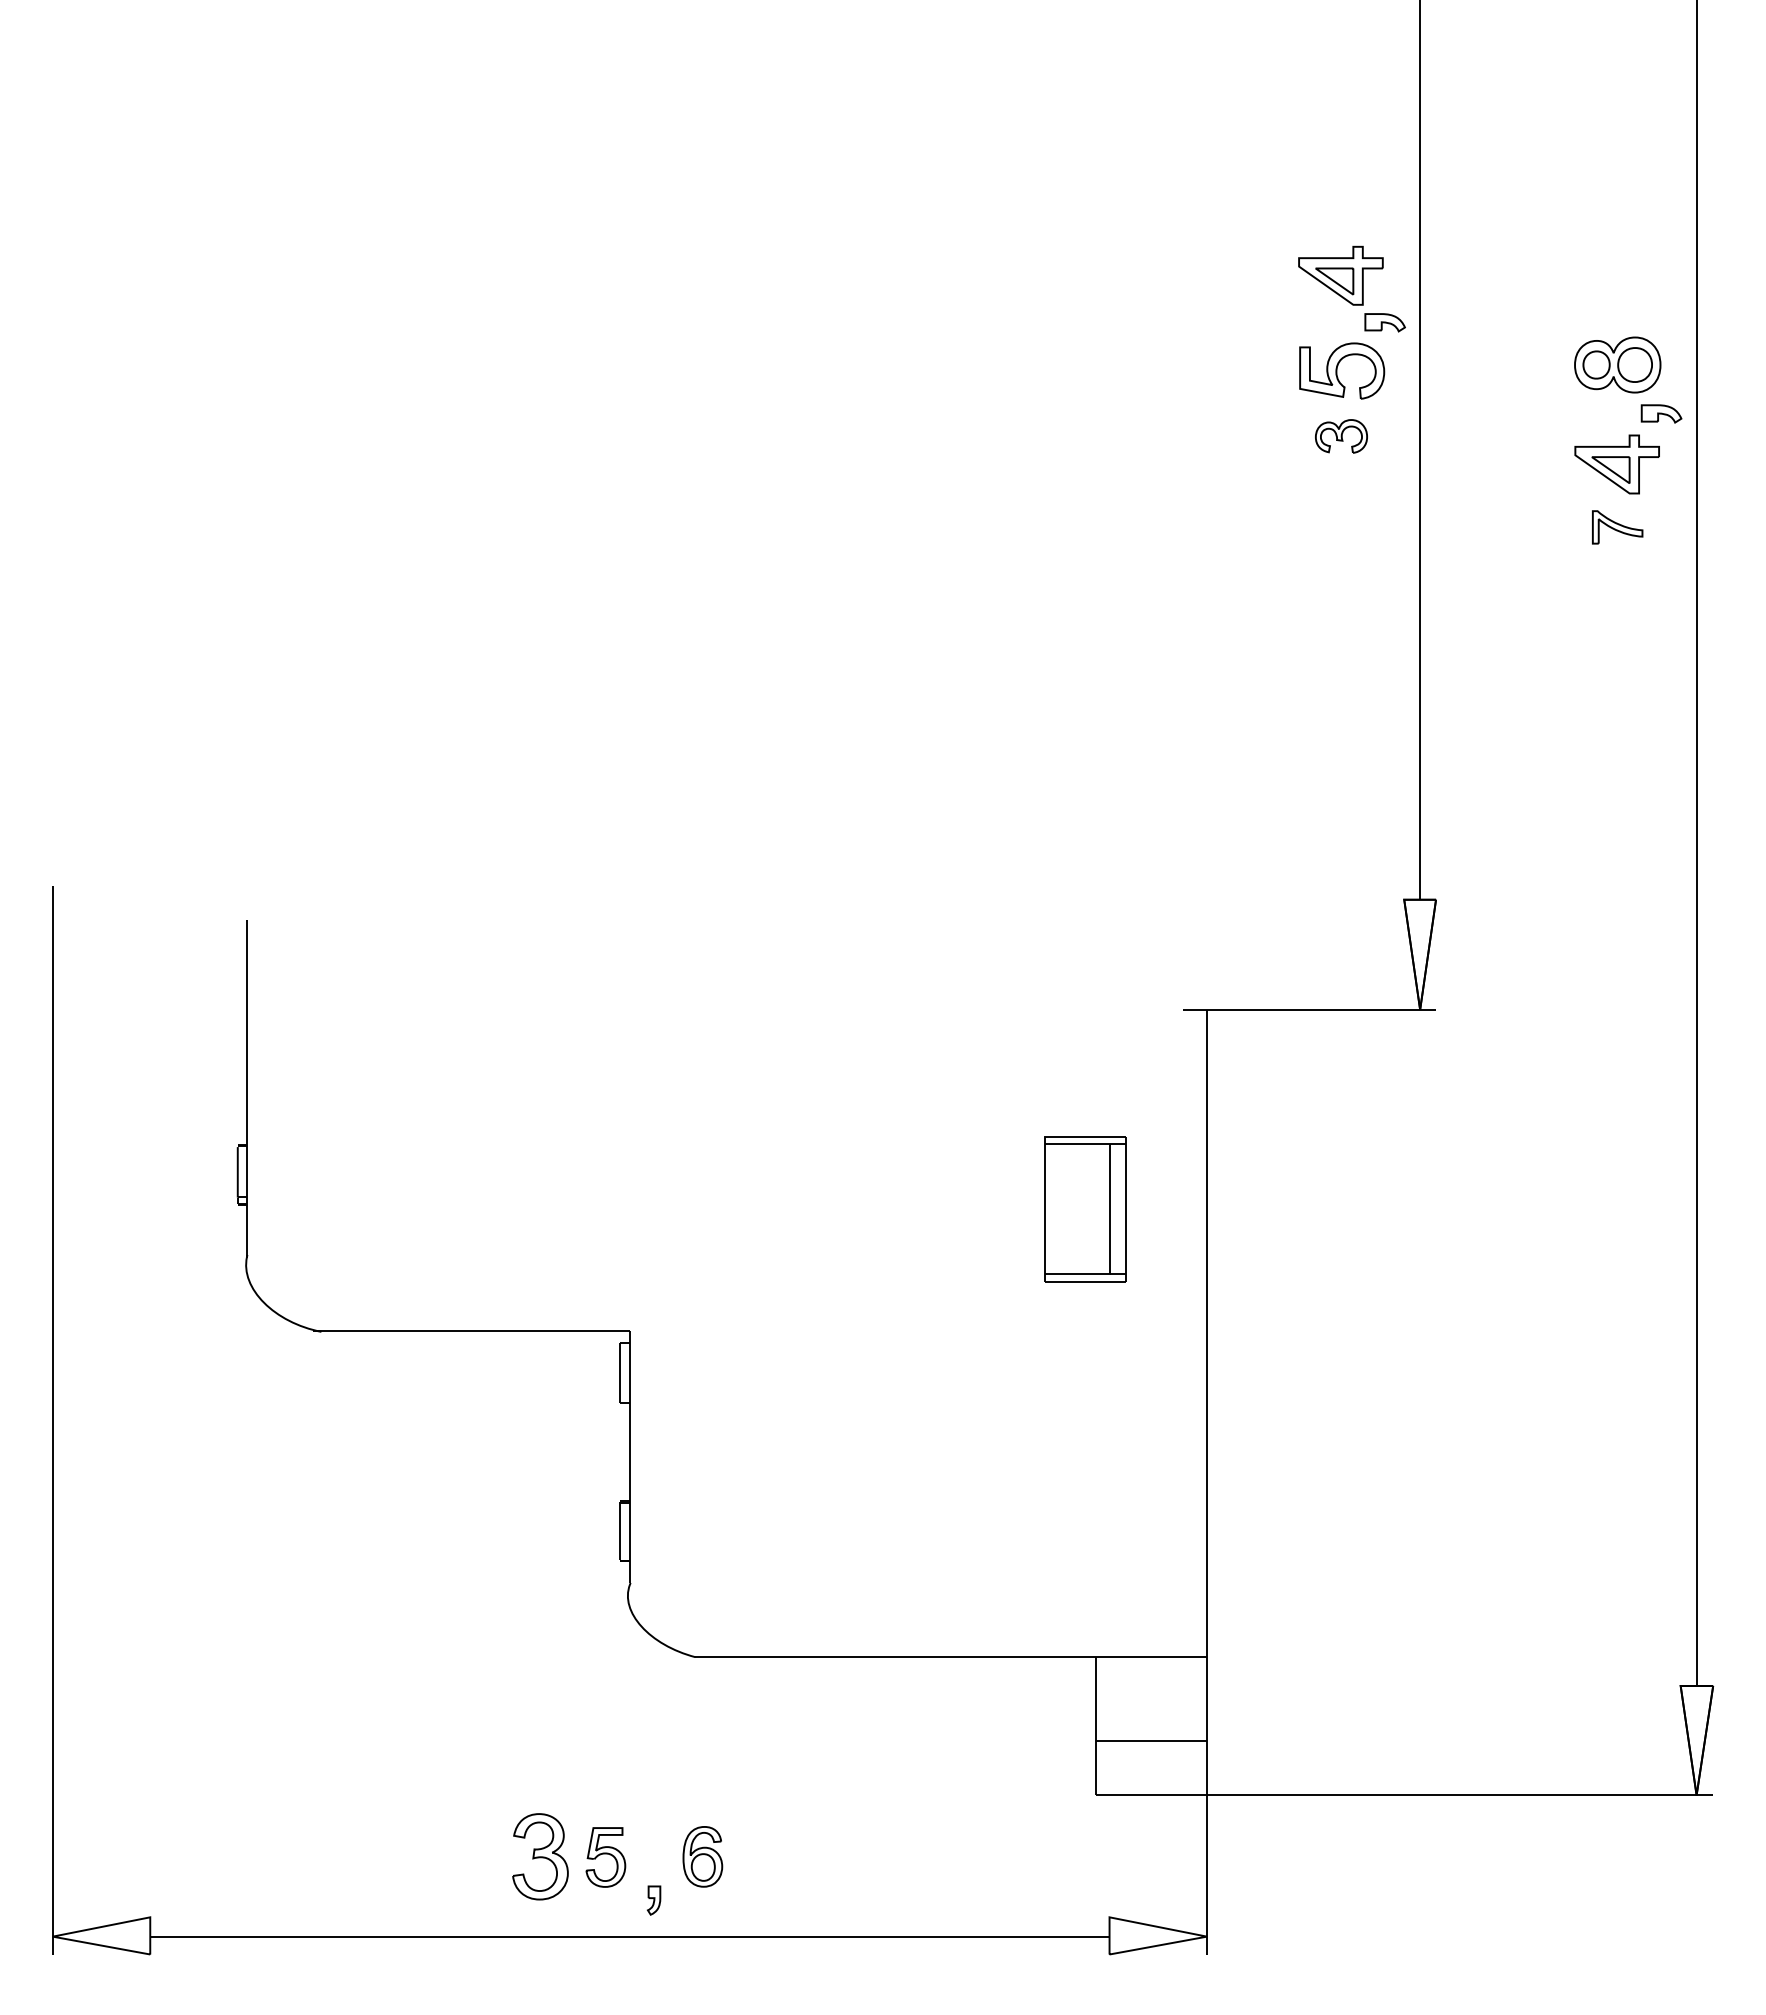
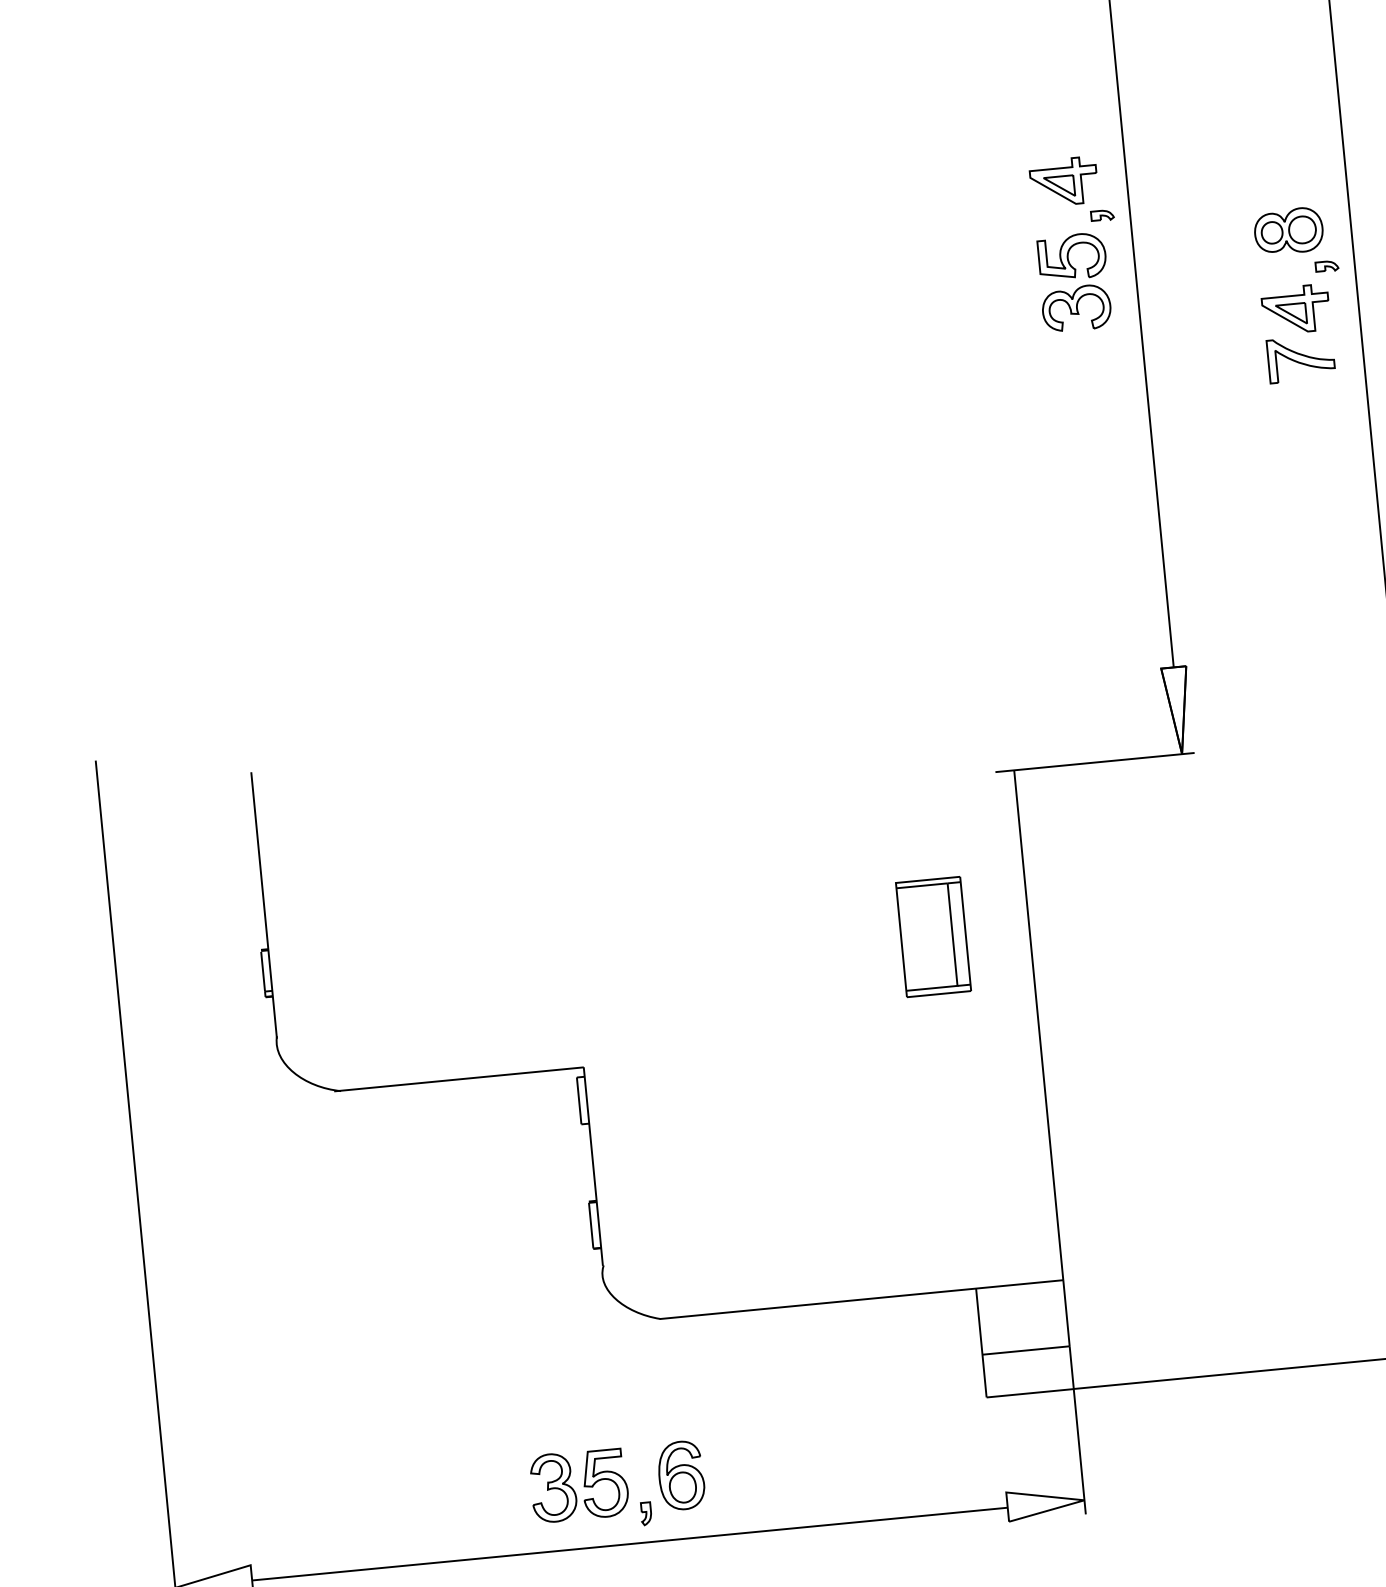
part: (1385, 322) -> (1102, 215), size x0.71
part: (1661, 413) -> (1326, 266), size x0.71
part: (1341, 436) -> (1076, 308), size x1.67
part: (1617, 527) -> (1300, 359), size x1.67
part: (702, 1856) -> (681, 1475), size x1.43
part: (605, 1857) -> (604, 1483), size x1.43

